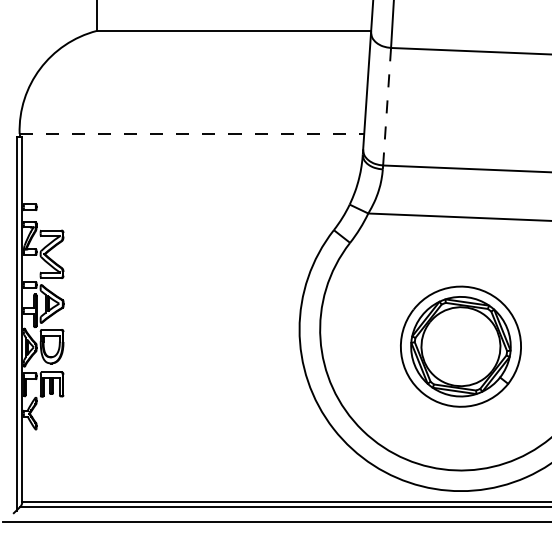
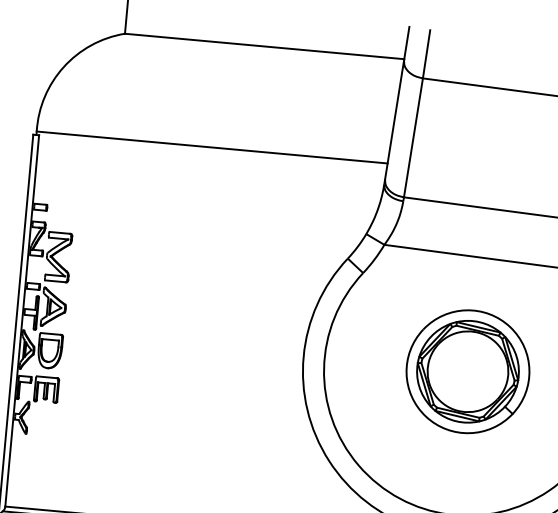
line: (387, 106) -> (413, 137), dashed -> solid
line: (192, 133) -> (212, 147), dashed -> solid
part: (460, 346) -> (467, 371), moved

